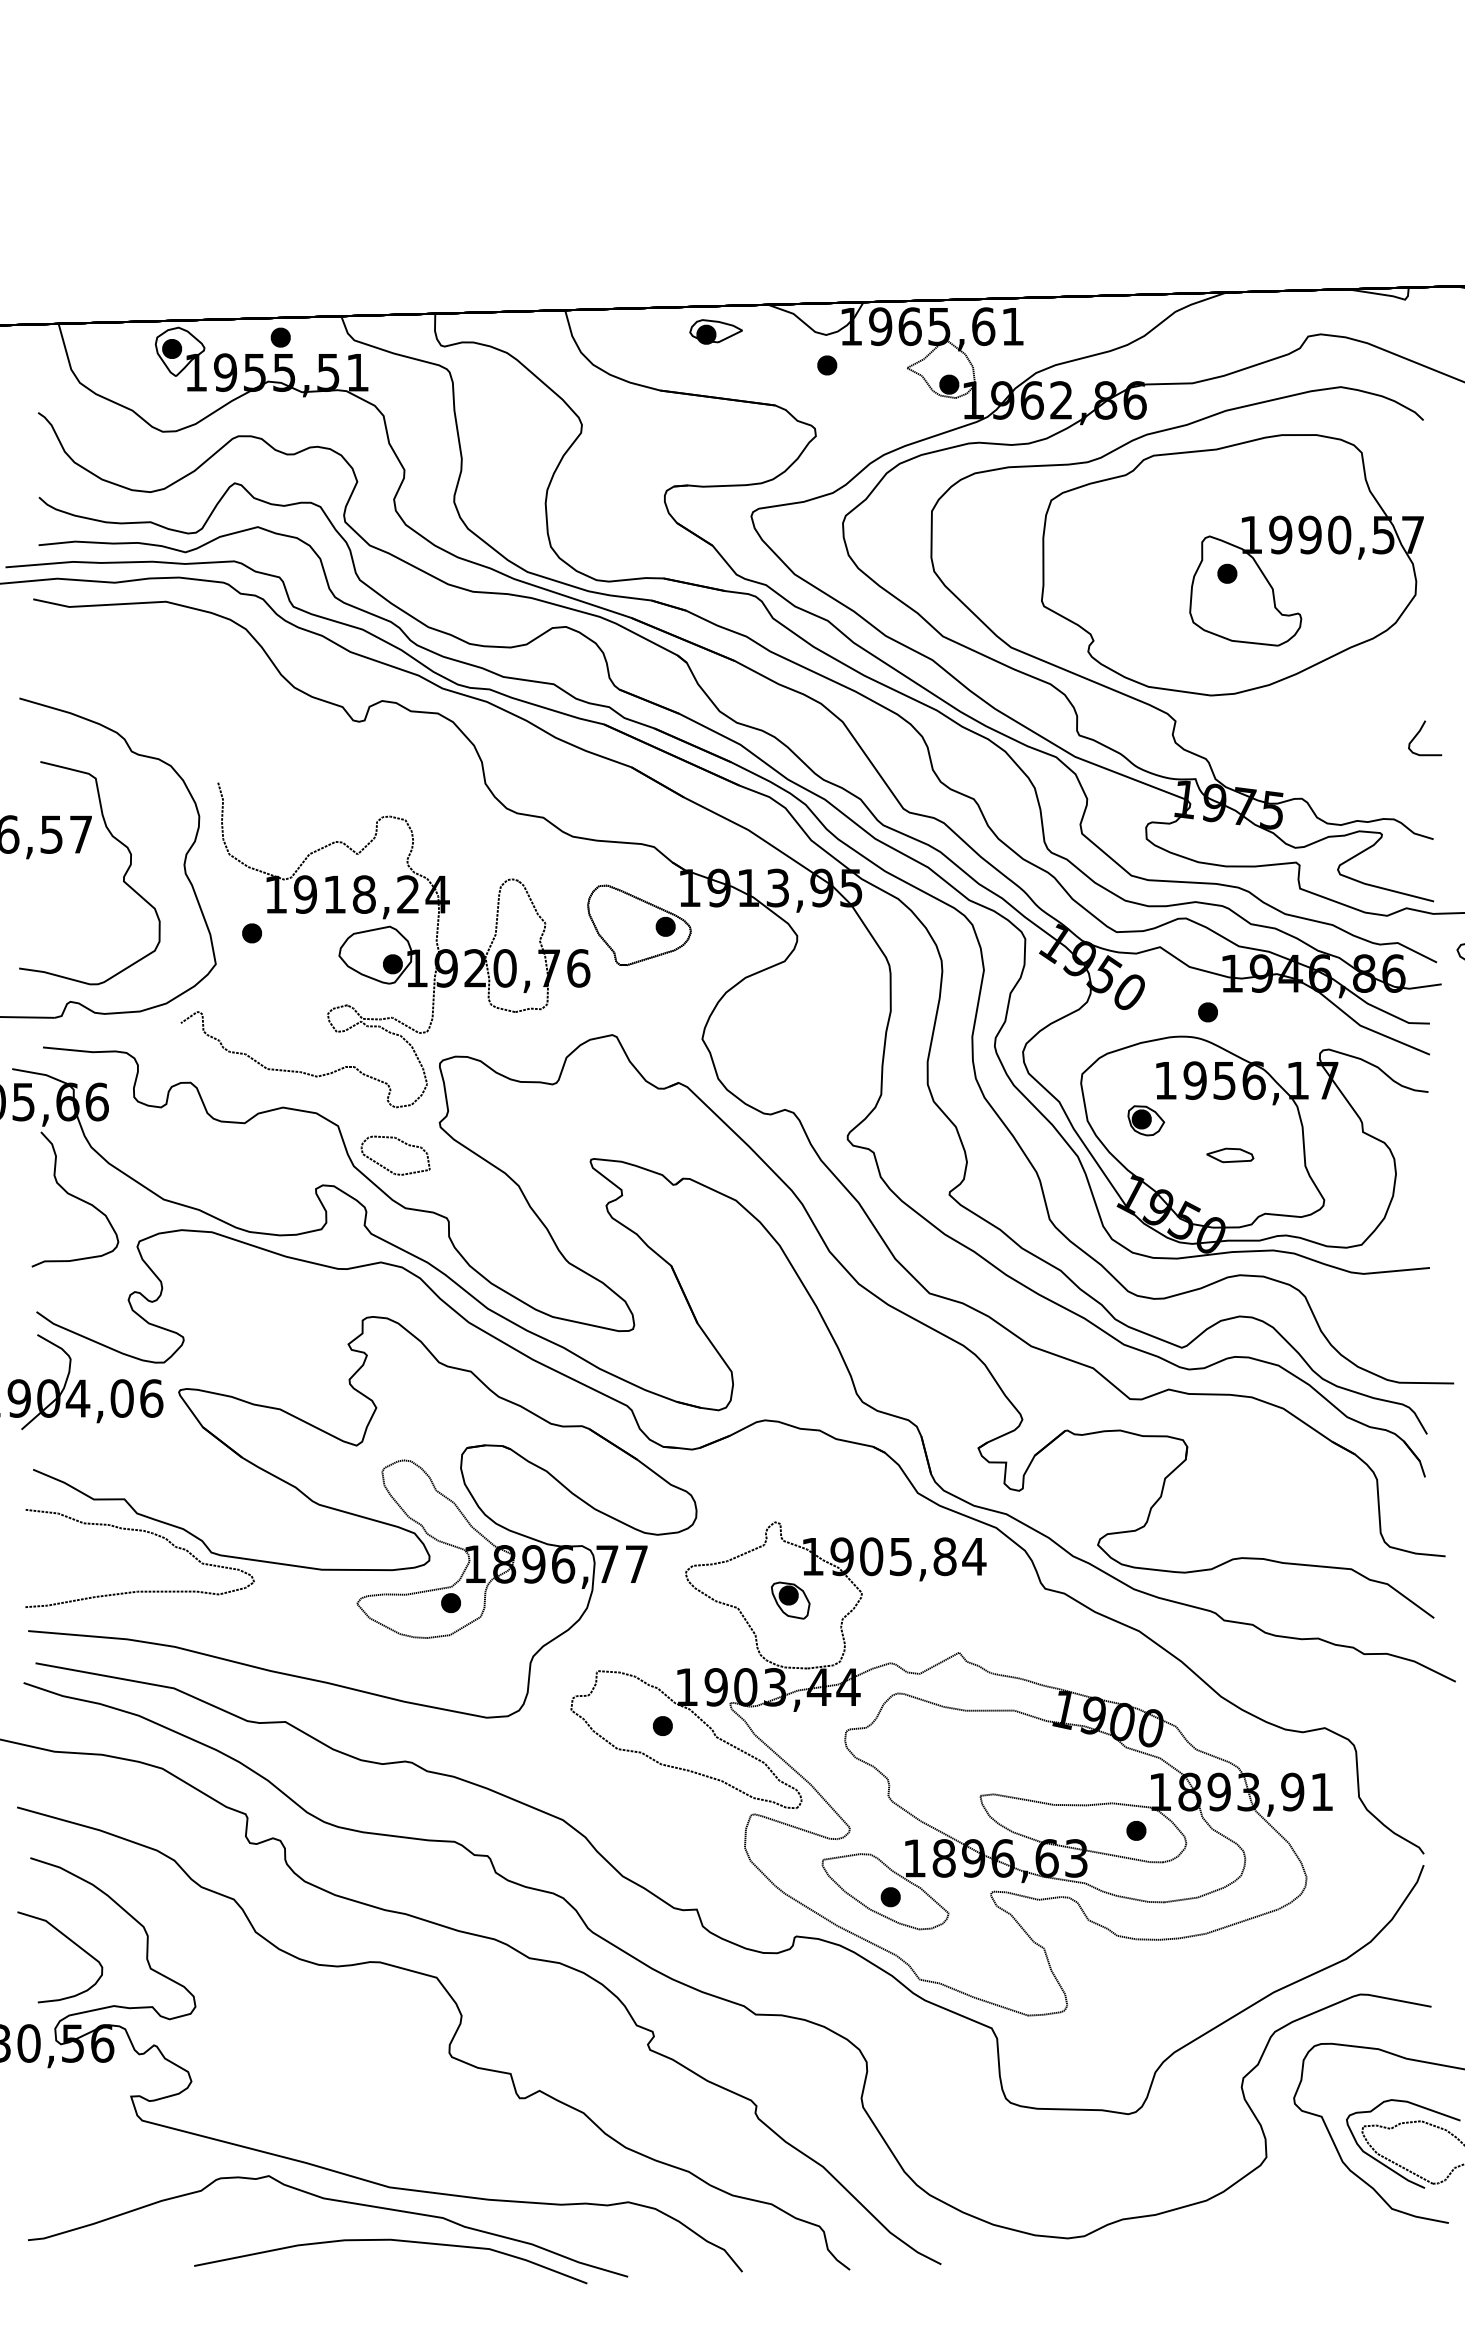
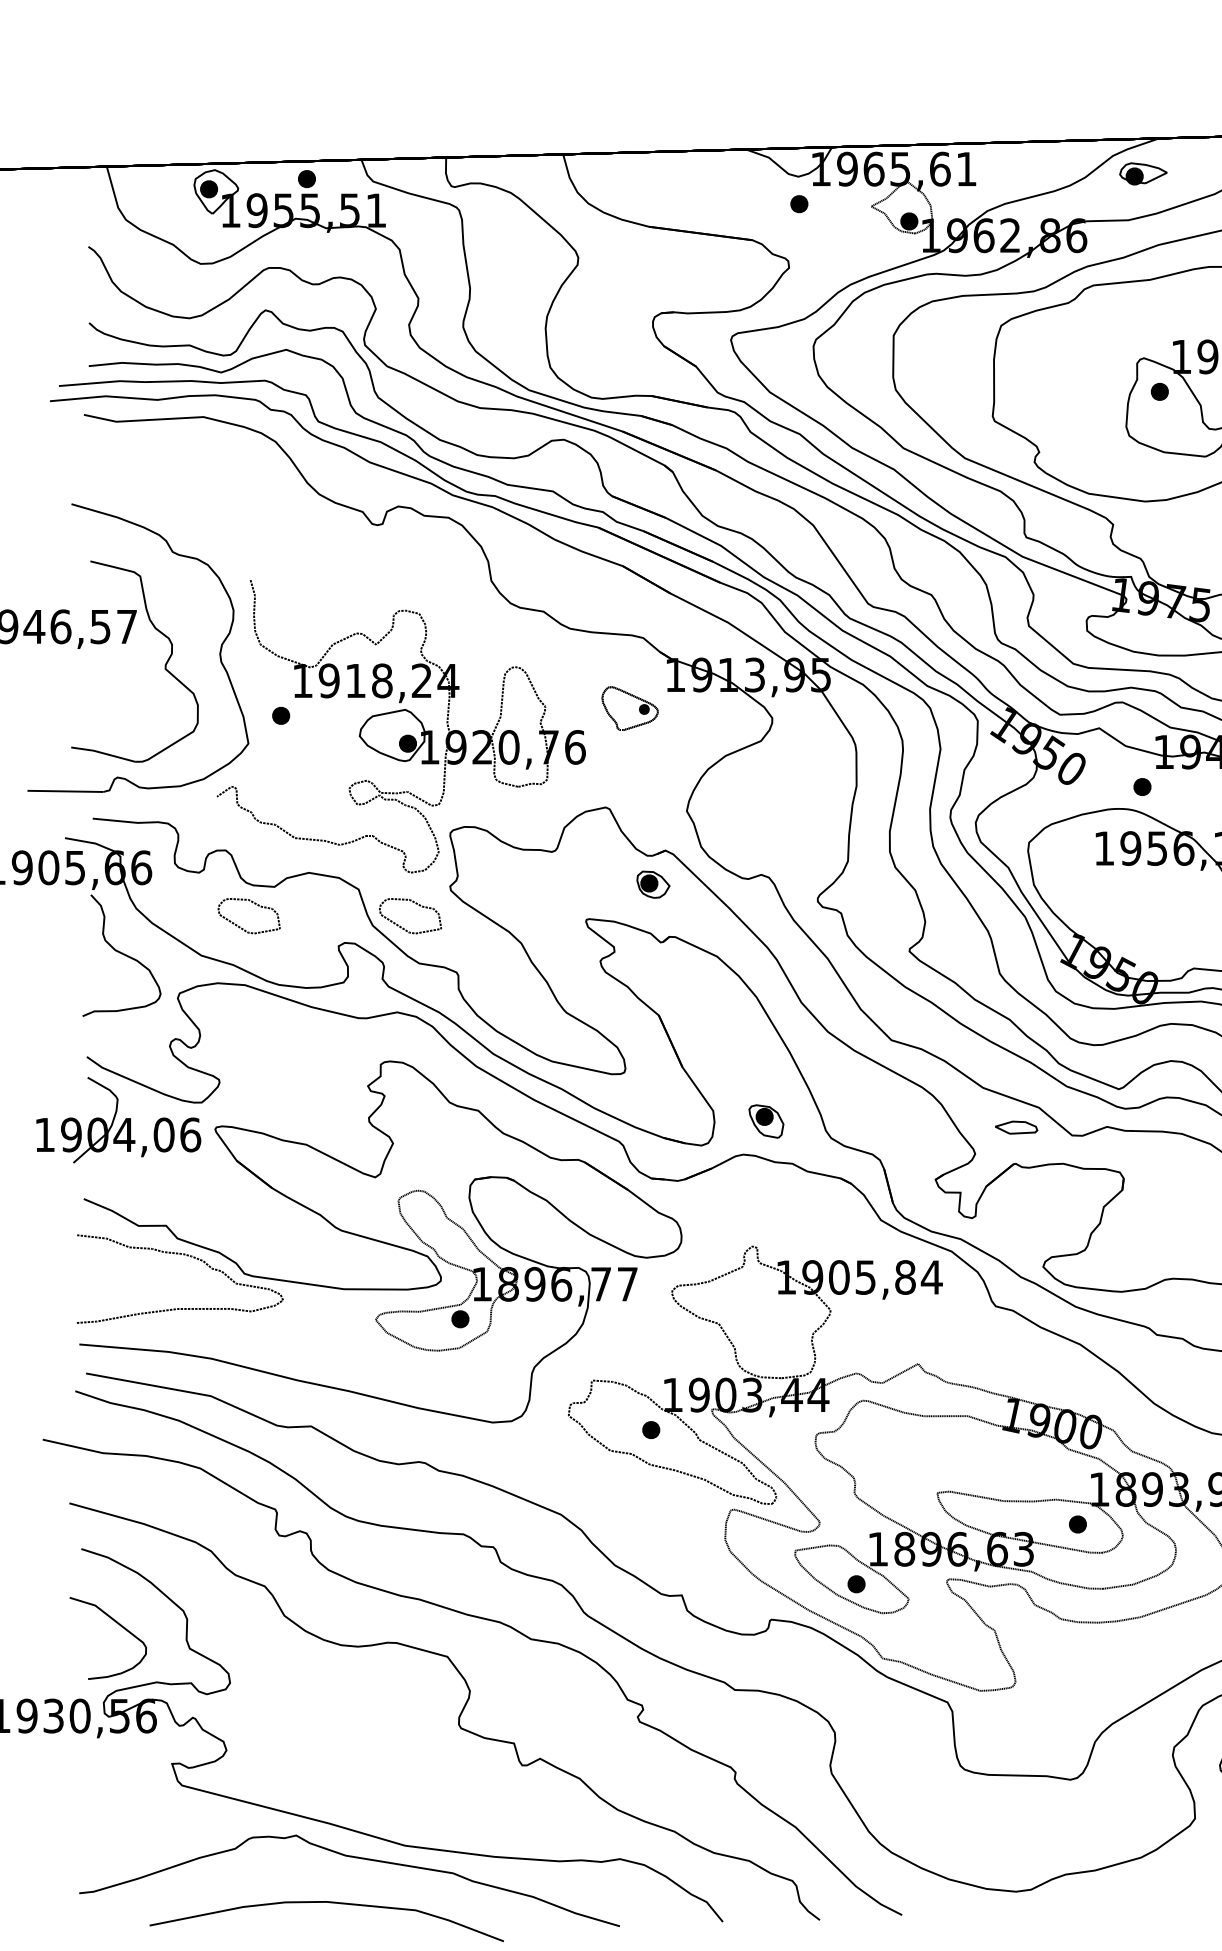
part: (715, 331) -> (1142, 173), moved
part: (639, 925) -> (630, 708), size x0.6
part: (1146, 1120) -> (653, 884), moved
part: (222, 1142) -> (254, 904), added
part: (1230, 1155) -> (1016, 1127), moved
part: (790, 1600) -> (766, 1121), moved
curve: (395, 2241) -> (331, 1903), moved

